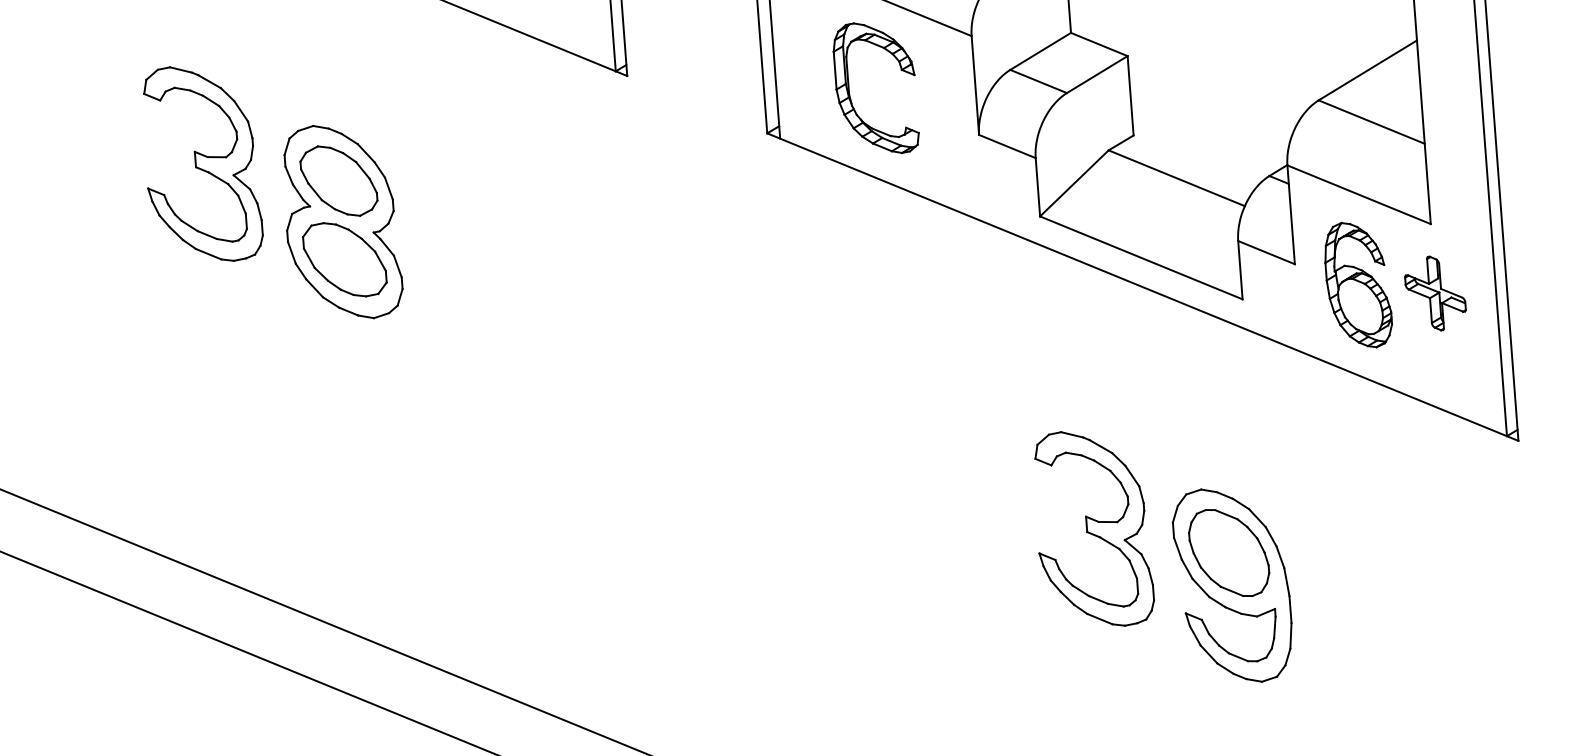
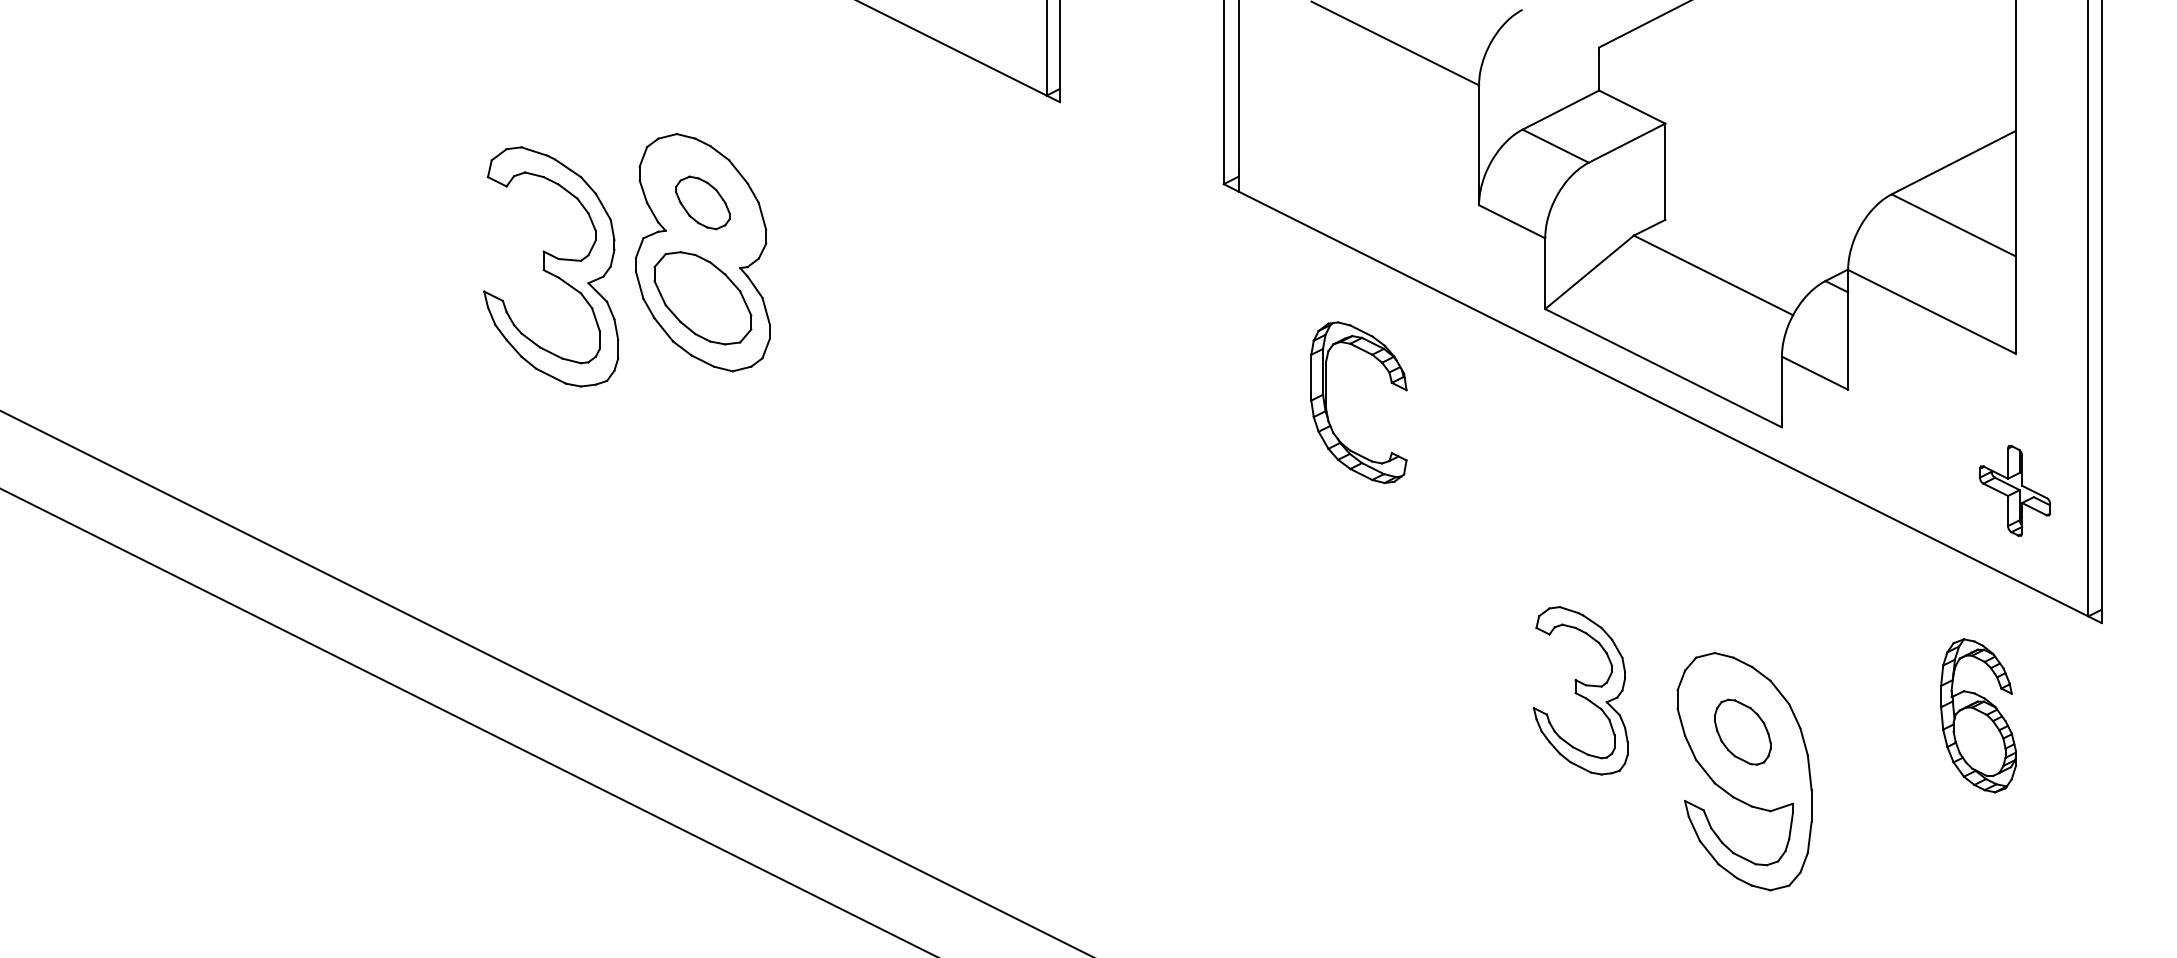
part: (850, 95) -> (1327, 409), moved
part: (202, 163) -> (551, 266), moved
part: (338, 180) -> (702, 202), size x0.6
part: (1358, 284) -> (1978, 715), moved
part: (1435, 293) -> (2014, 490), moved
part: (1092, 528) -> (1580, 690), size x0.7
part: (1229, 553) -> (1742, 732), size x0.6

